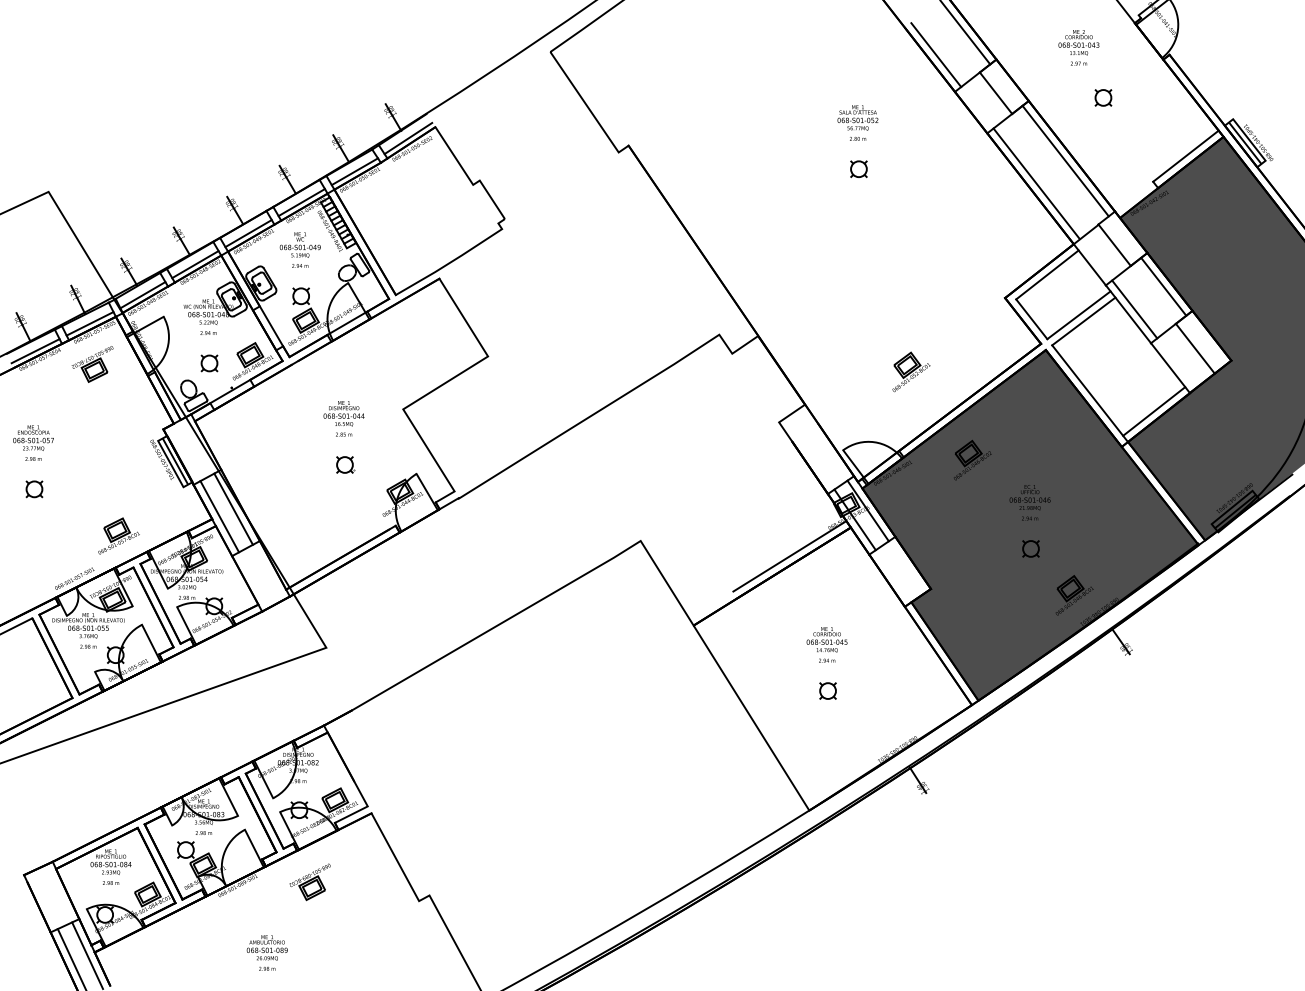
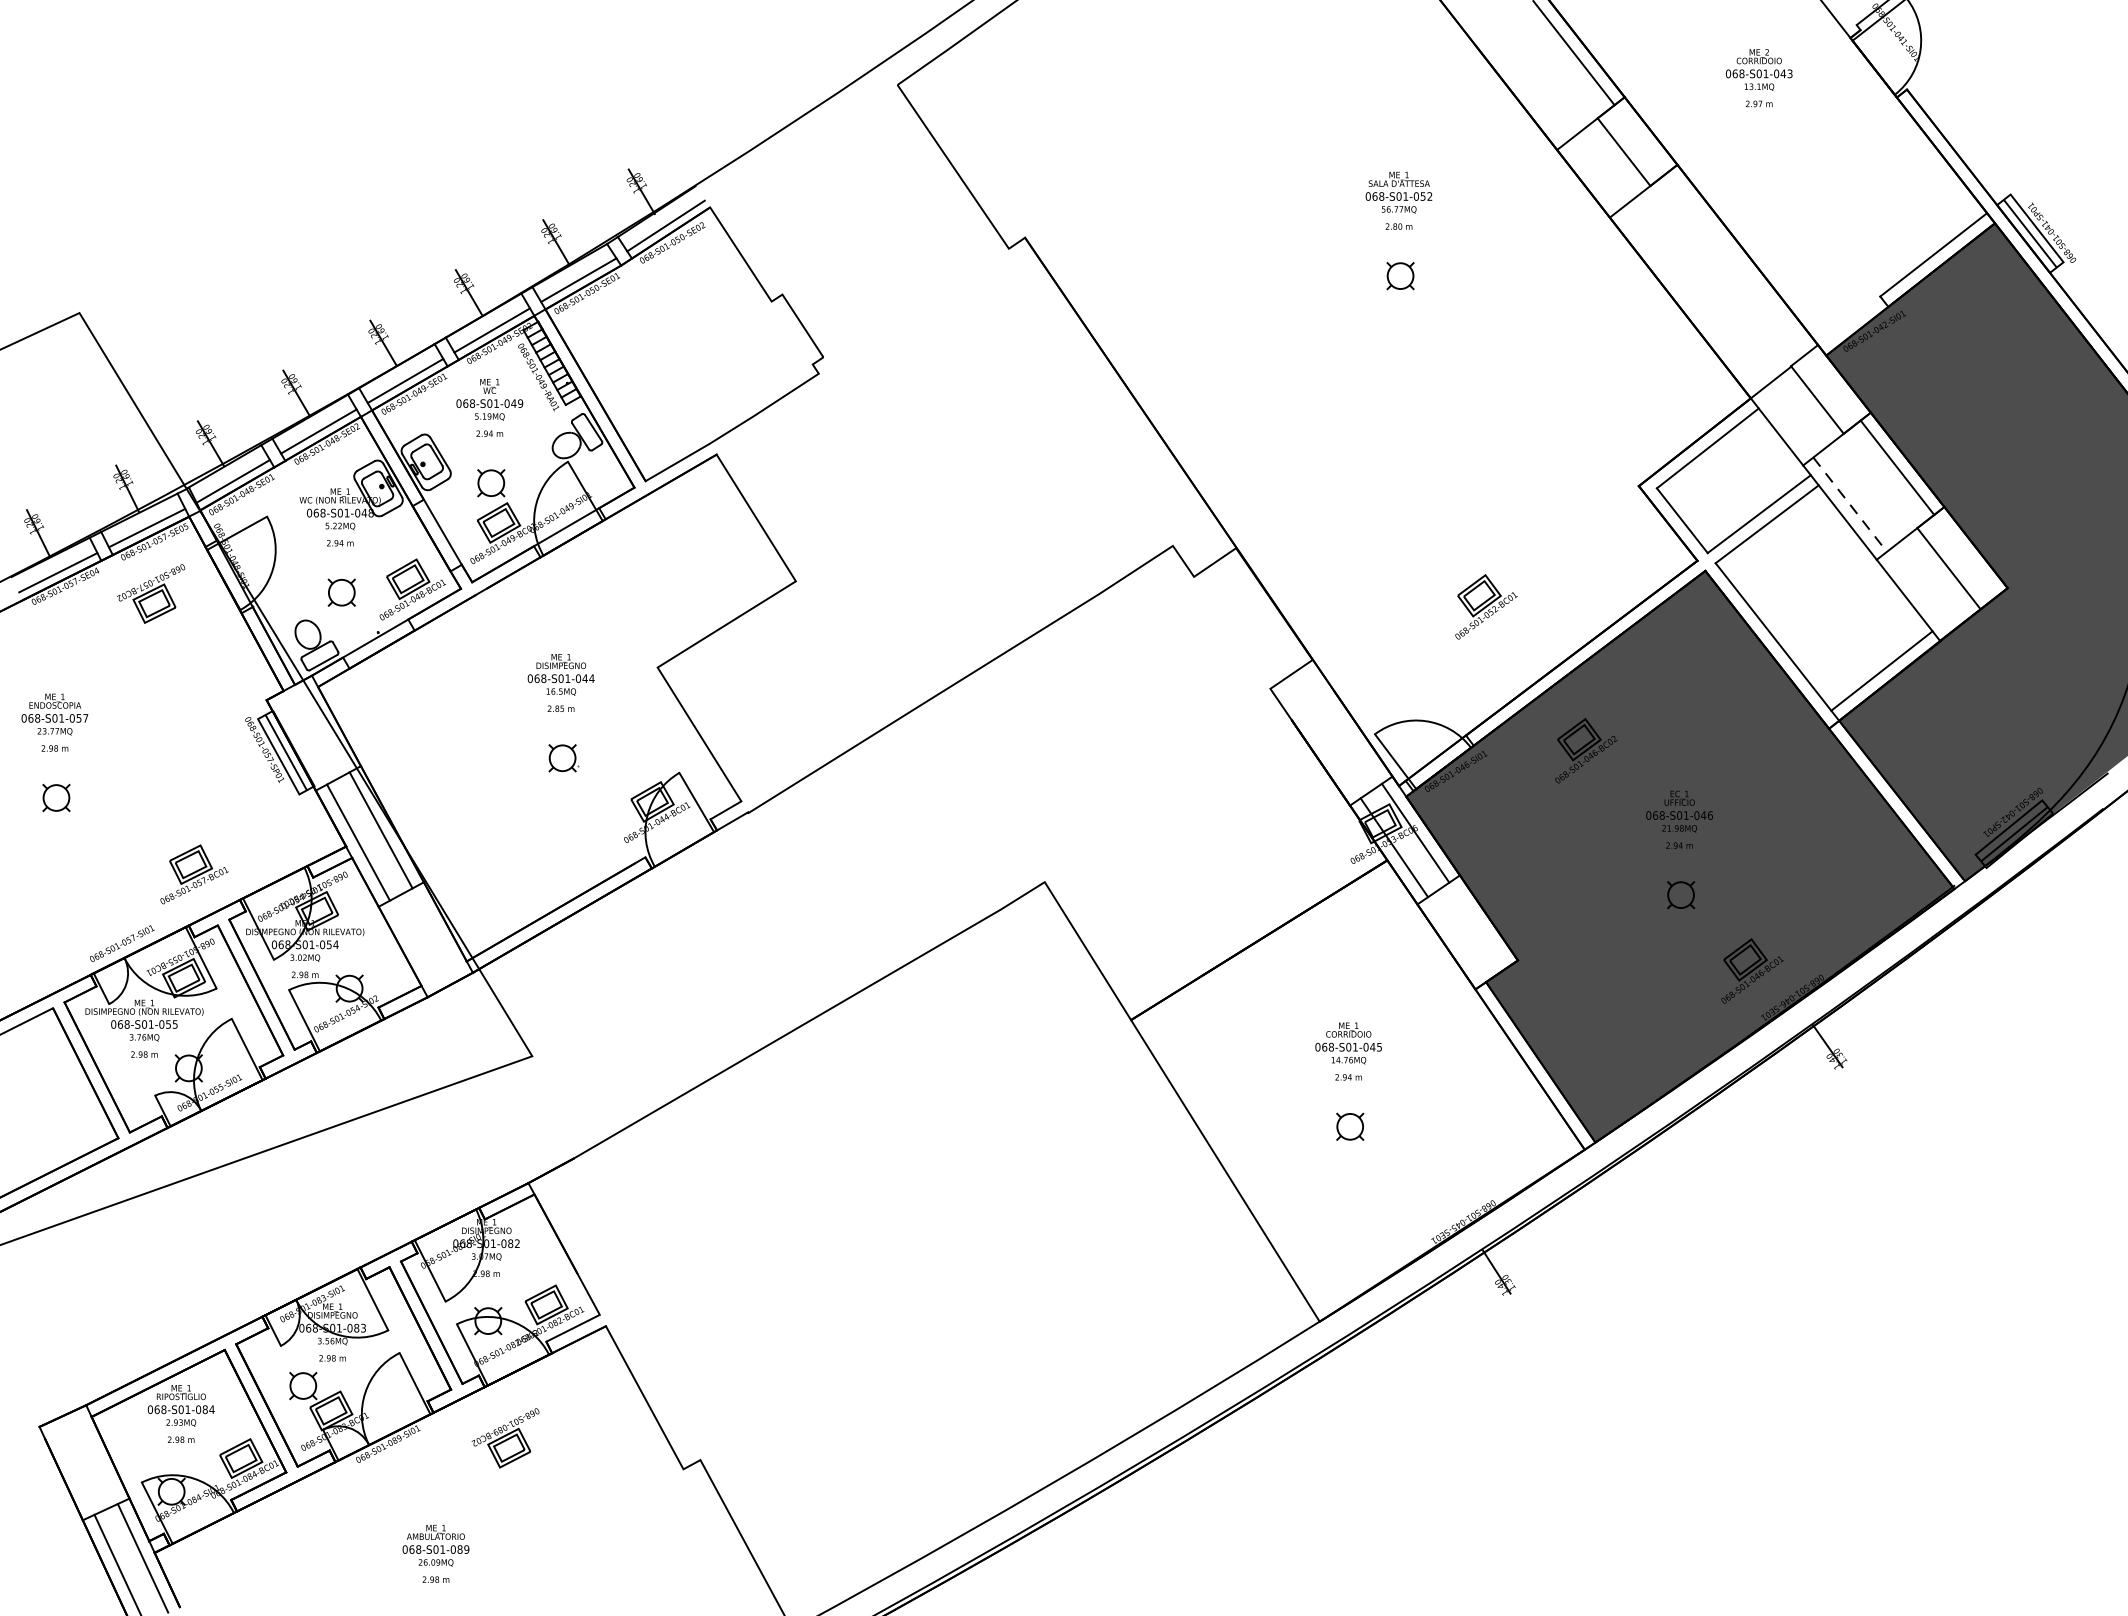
line: (936, 55) -> (1527, 90), removed
part: (1103, 97) -> (1799, 159), removed
line: (1065, 160) -> (1737, 261), removed
line: (1036, 183) -> (1690, 299), removed
line: (1134, 309) -> (1849, 504), solid -> dashed
line: (789, 556) -> (1287, 907), removed

